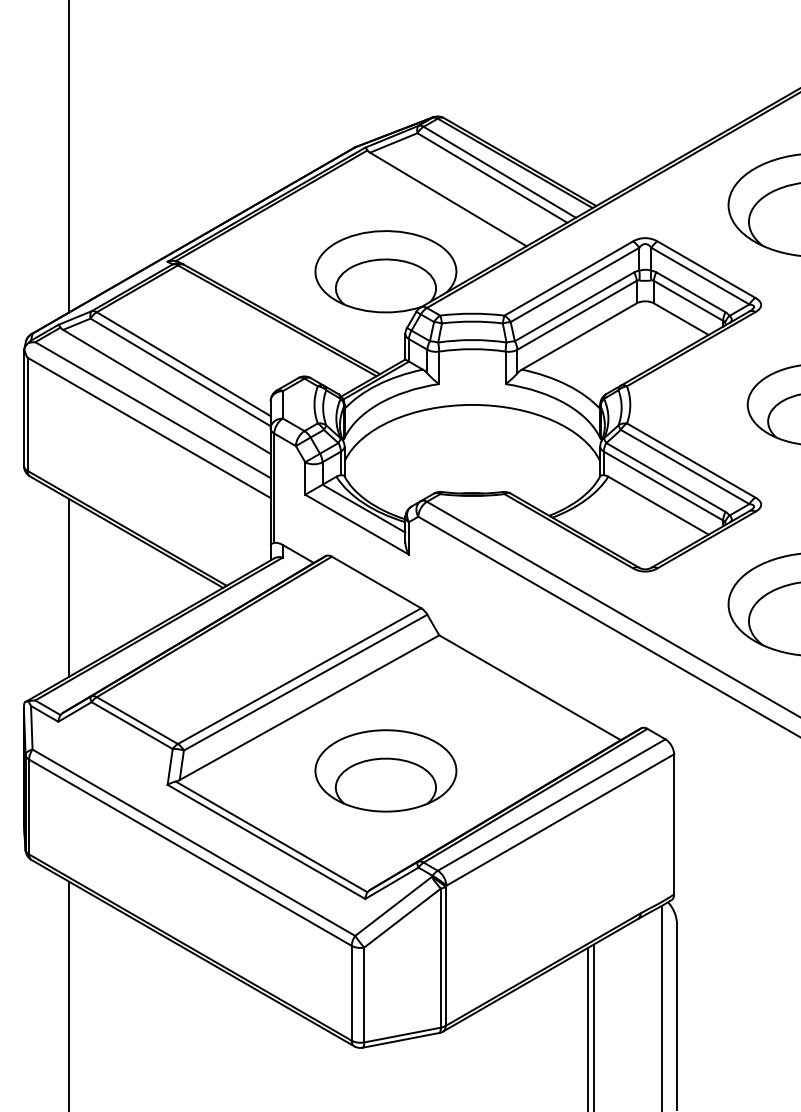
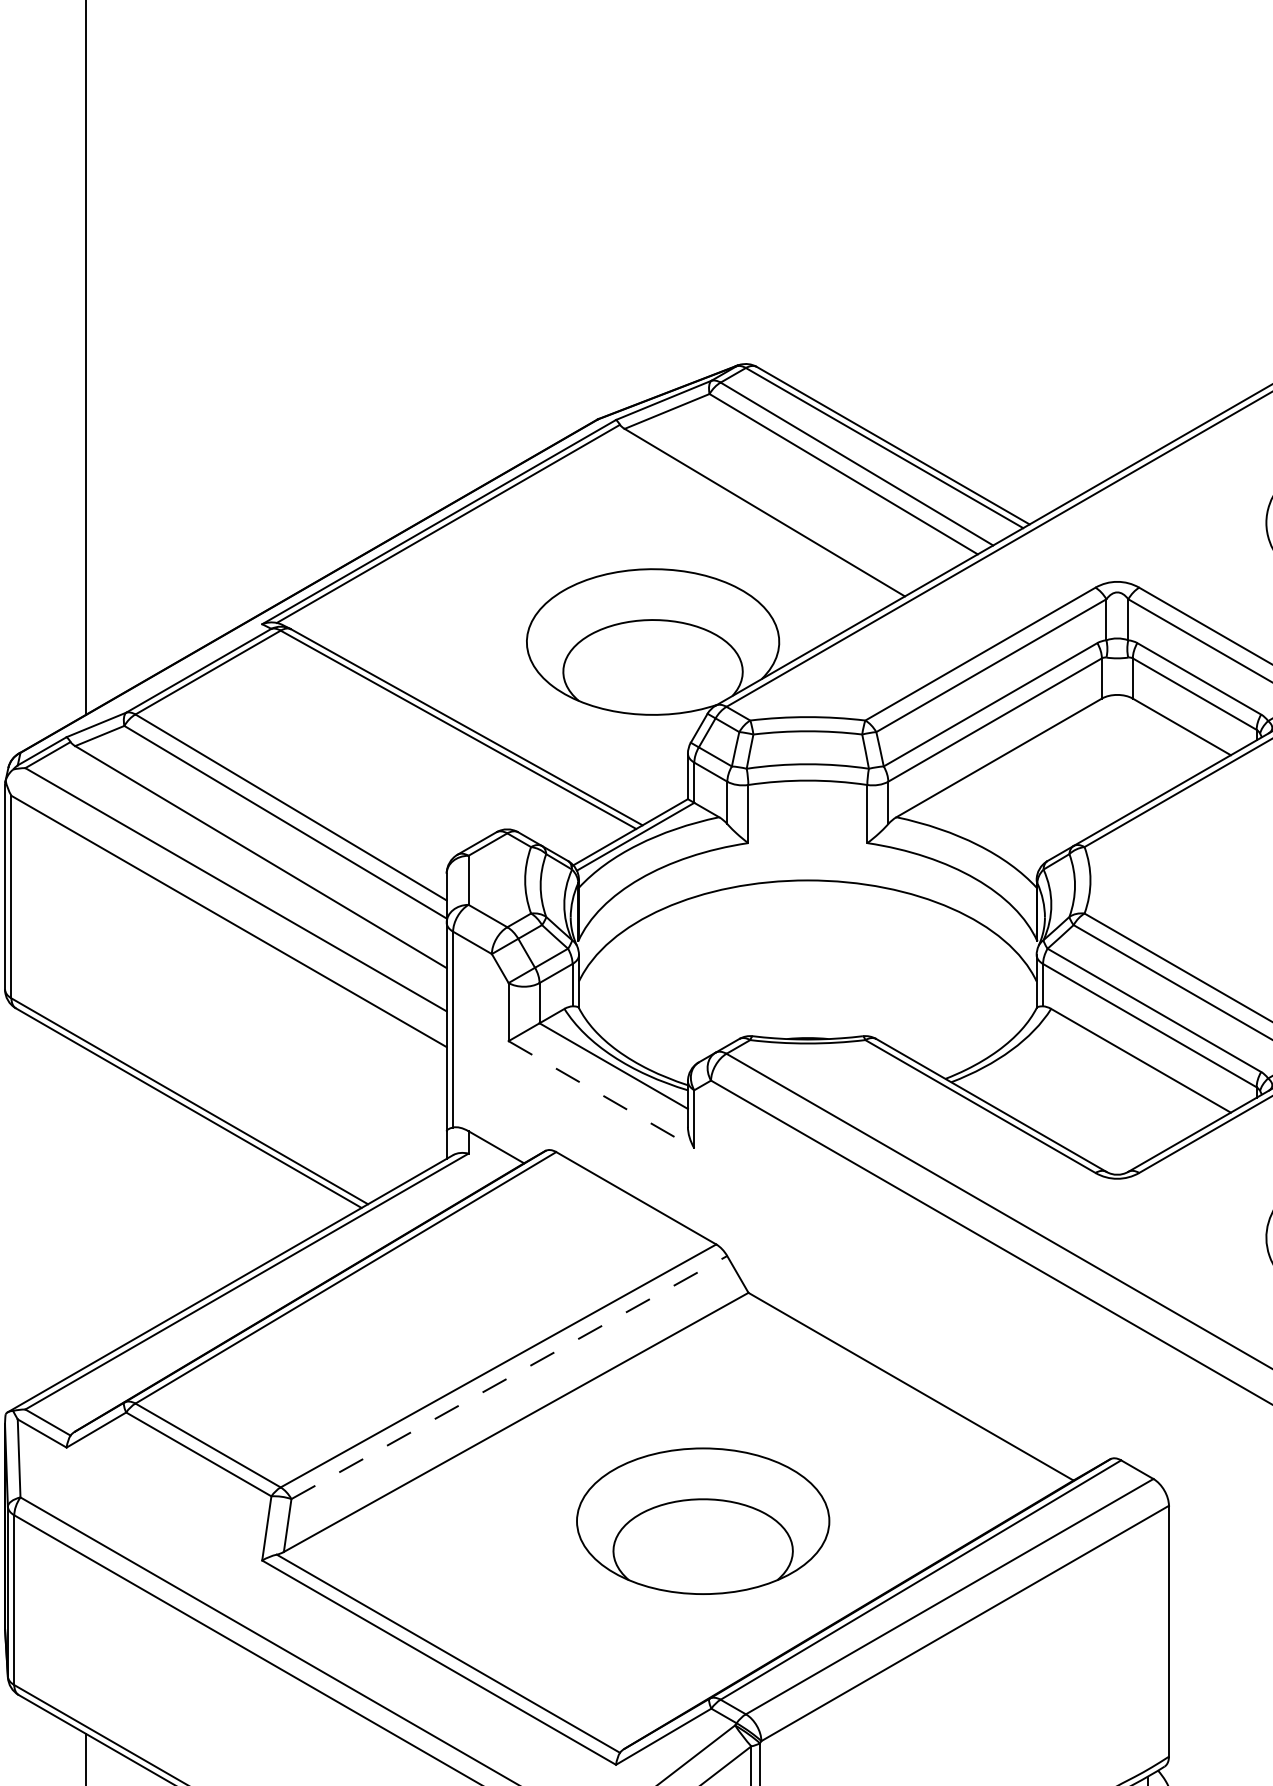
line: (357, 524) -> (602, 1094), solid -> dashed
line: (68, 587) -> (84, 1207), removed
line: (306, 682) -> (510, 1377), solid -> dashed
part: (385, 770) -> (702, 1520), moved

